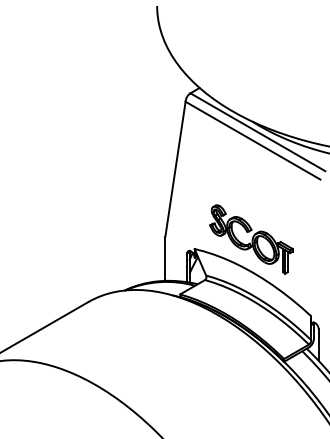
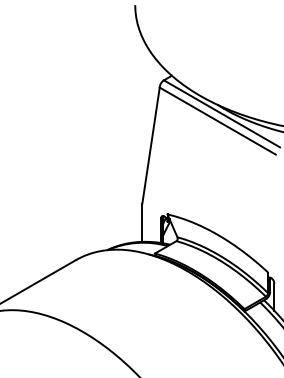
part: (251, 239) -> (216, 206), removed

